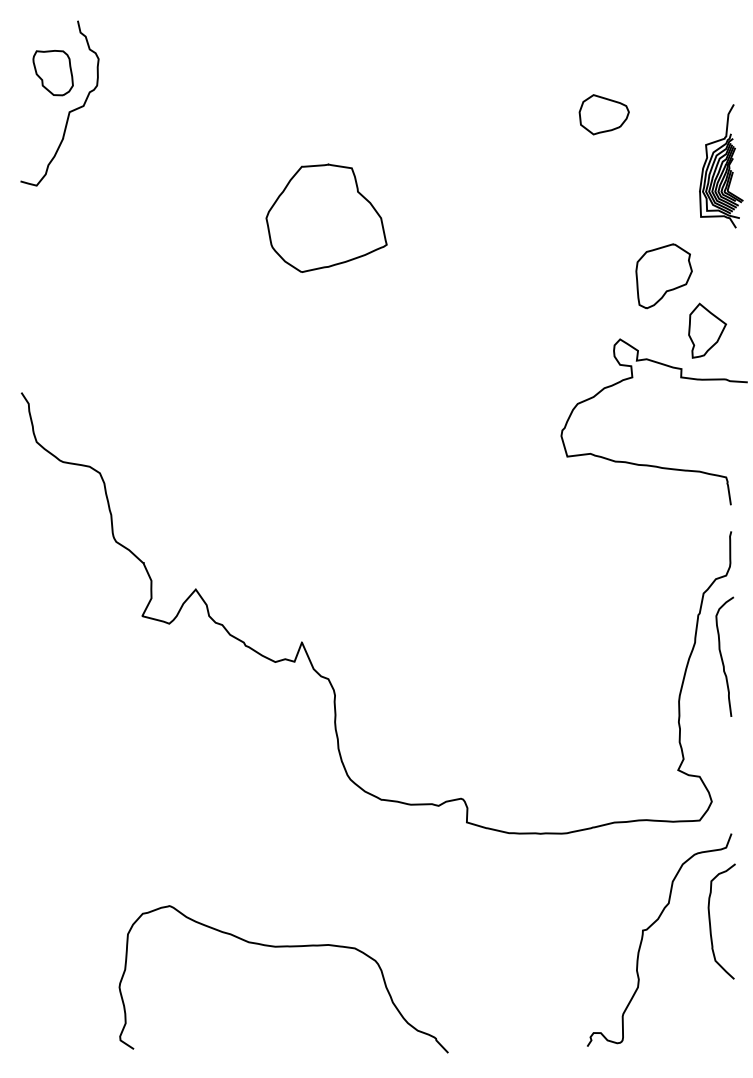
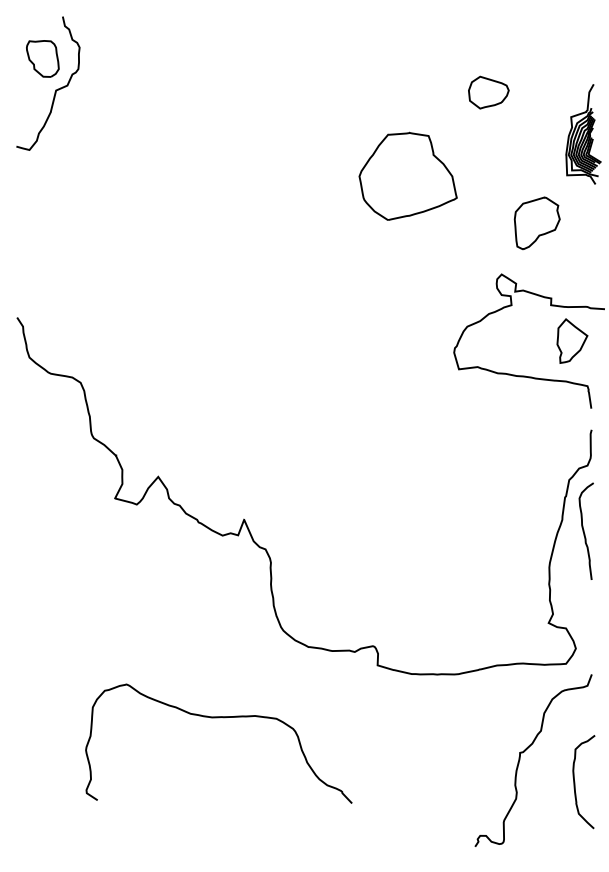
part: (326, 217) -> (408, 175), moved
part: (707, 330) -> (572, 340), moved
curve: (710, 921) -> (574, 781), moved
curve: (283, 947) -> (218, 718), moved

